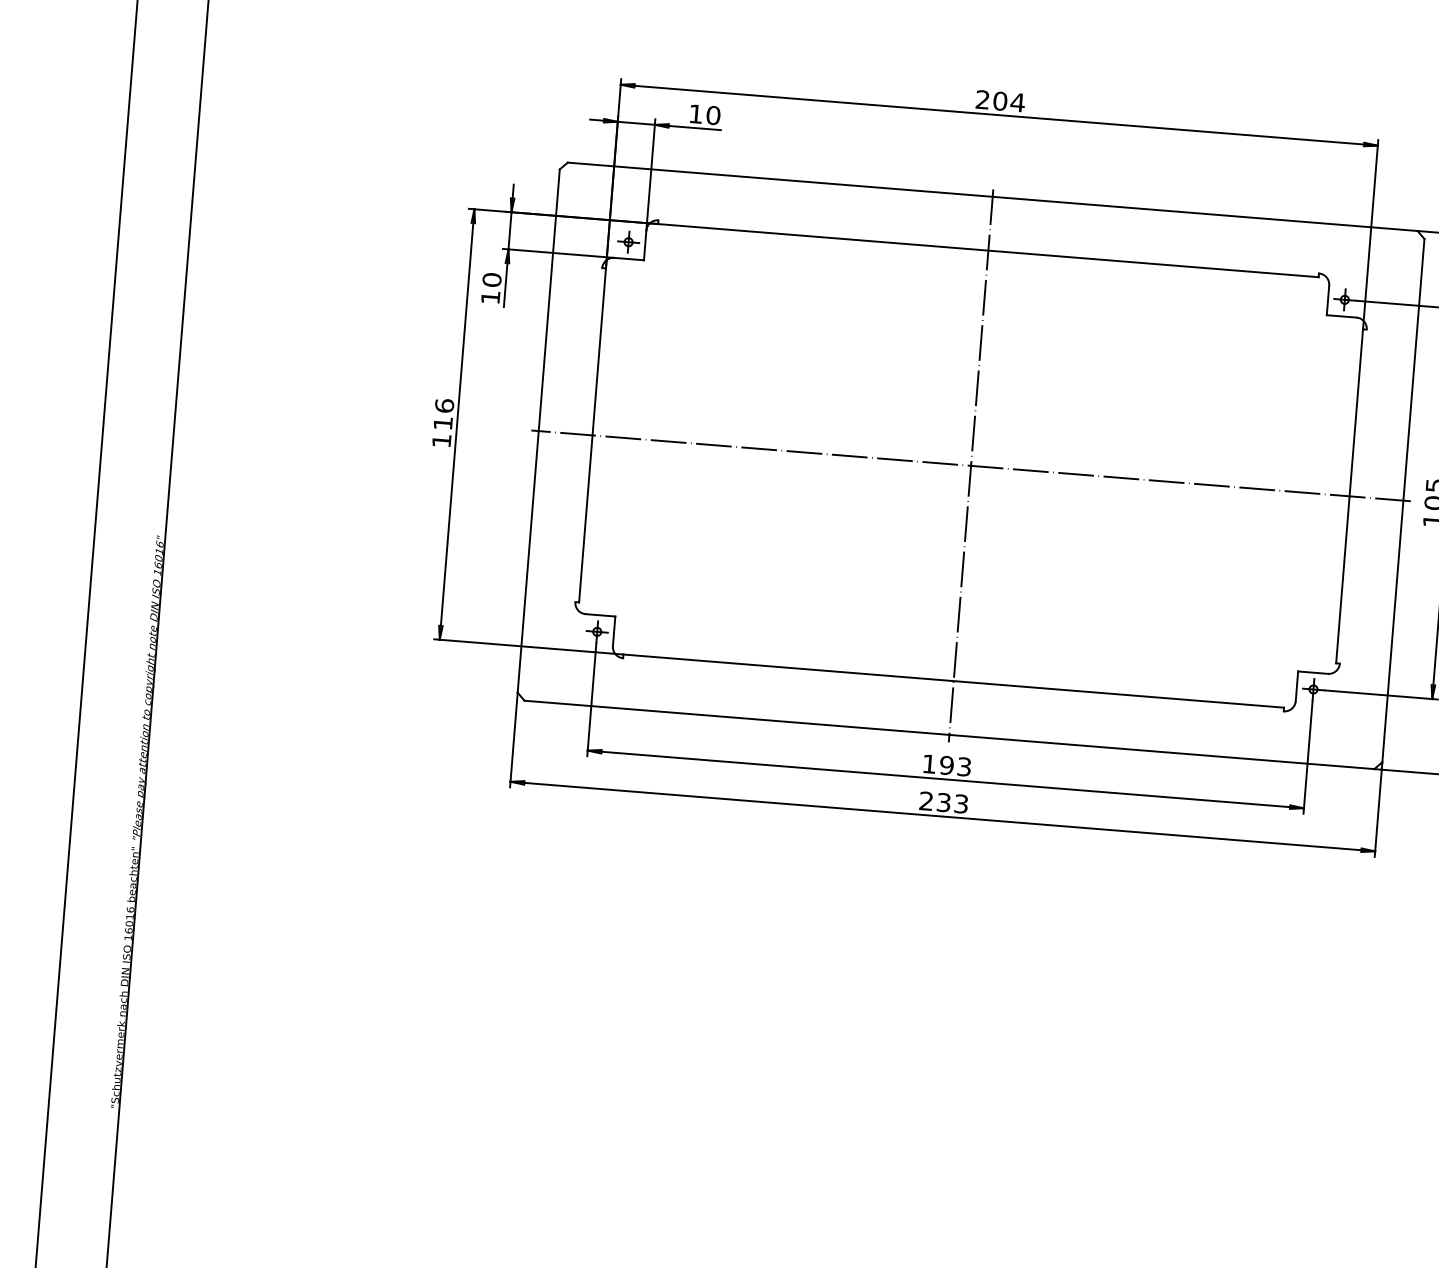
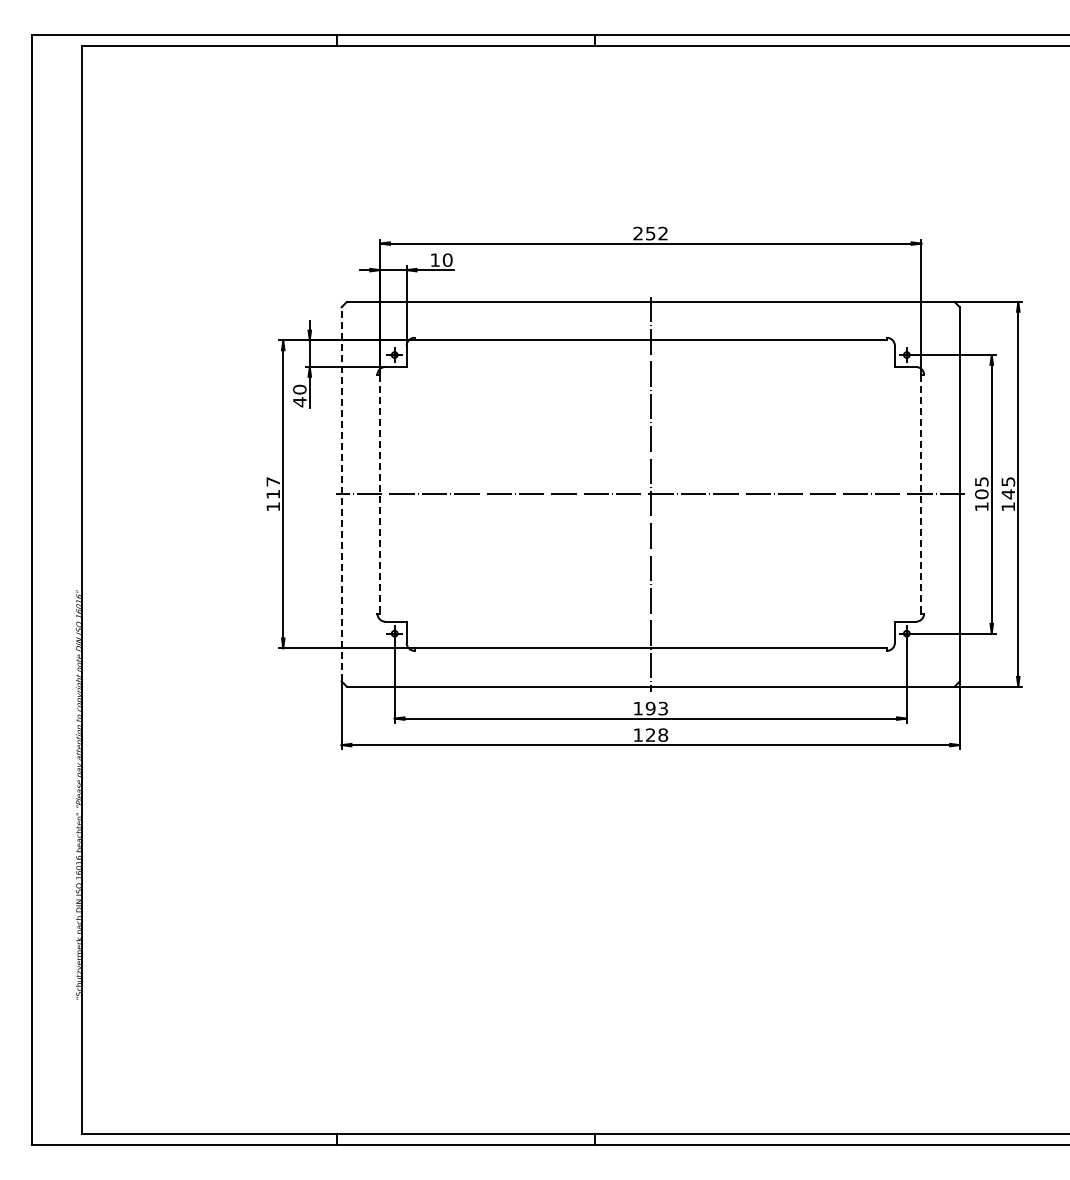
text: (1008, 101) -> (656, 233), 204 -> 252
text: (490, 297) -> (299, 402), 10 -> 40
text: (444, 405) -> (273, 481), 116 -> 117
line: (538, 429) -> (341, 493), solid -> dashed
line: (593, 435) -> (380, 494), solid -> dashed
line: (1349, 496) -> (921, 494), solid -> dashed
text: (943, 801) -> (650, 734), 233 -> 128

